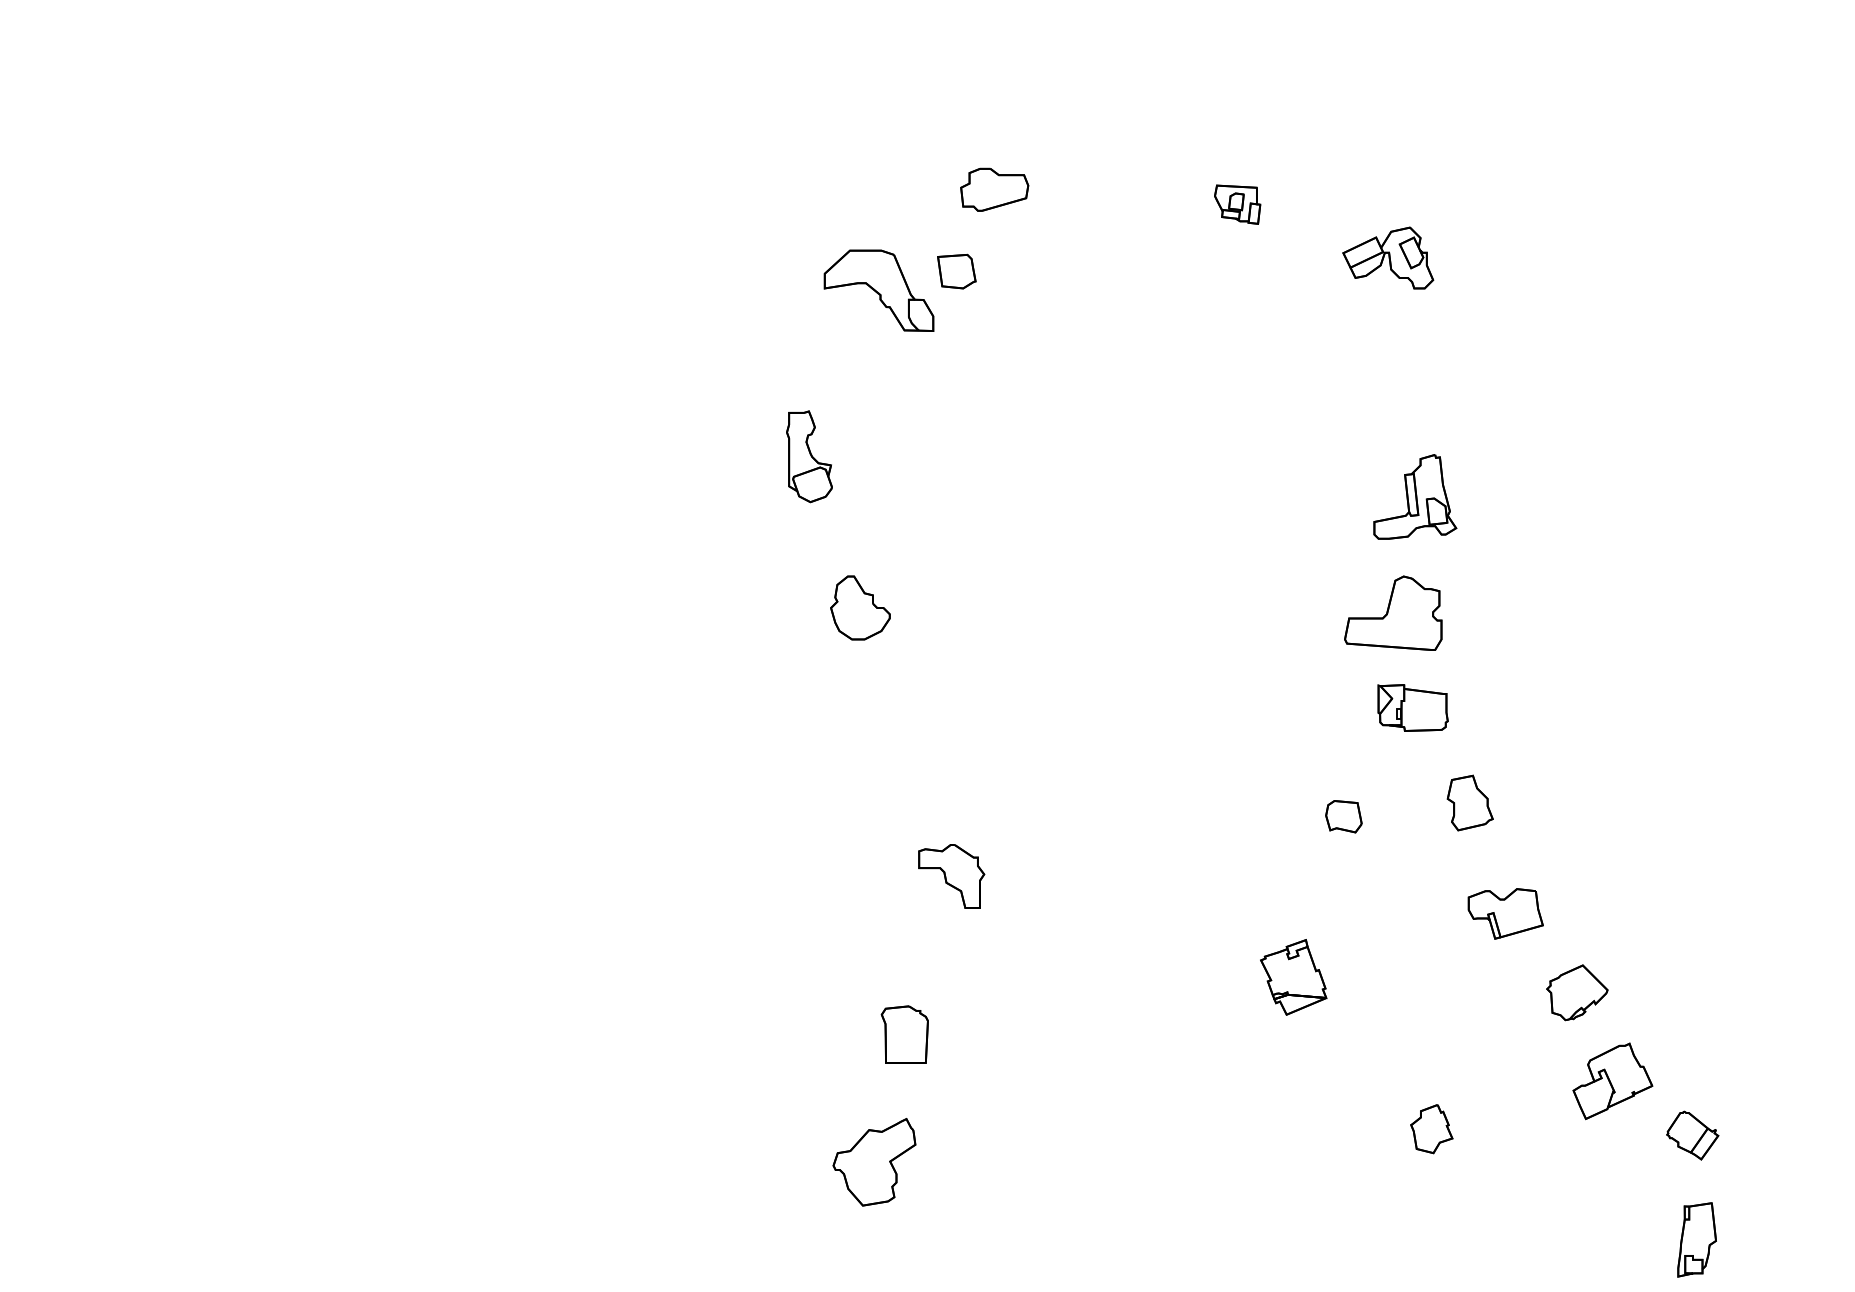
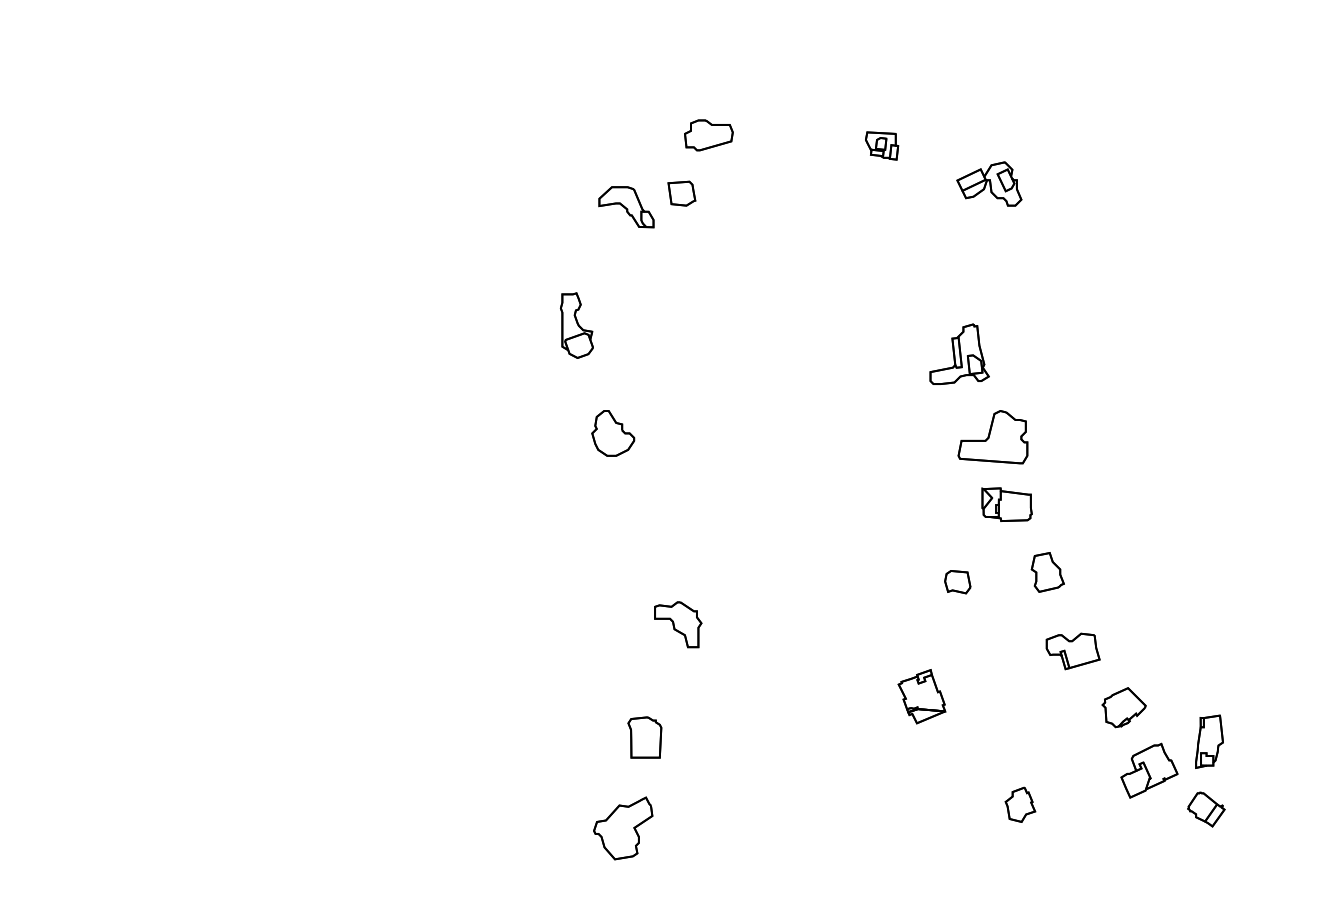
part: (879, 289) -> (626, 206), size x0.7
part: (1415, 495) -> (959, 353), moved
part: (1697, 1239) -> (1209, 741), moved

